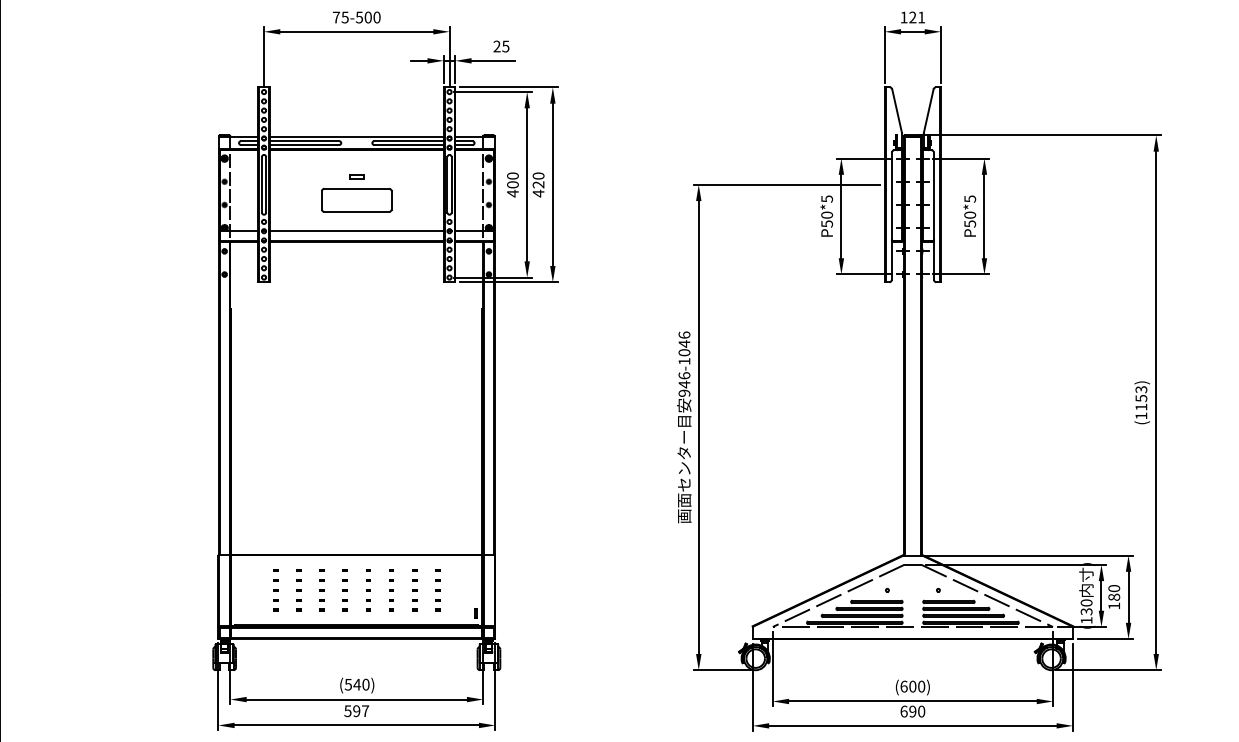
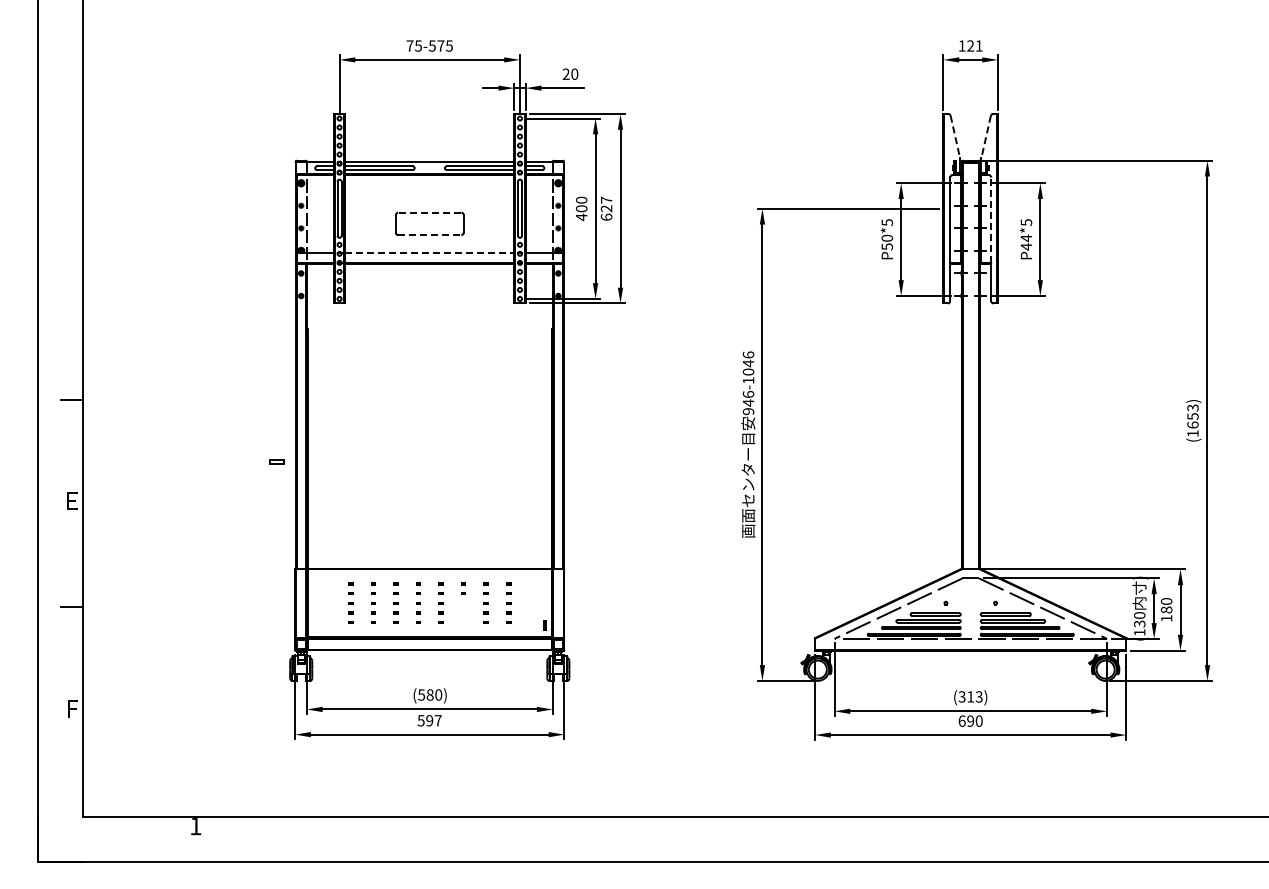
text: (371, 17) -> (444, 45), 75-500 -> 75-575
text: (505, 45) -> (574, 73), 25 -> 20
line: (897, 111) -> (955, 137), solid -> dashed
line: (929, 111) -> (986, 137), solid -> dashed
part: (356, 176) -> (276, 461), moved
text: (538, 184) -> (606, 208), 420 -> 627
line: (356, 188) -> (429, 212), solid -> dashed
line: (934, 196) -> (991, 220), solid -> dashed
line: (356, 212) -> (429, 235), solid -> dashed
text: (970, 219) -> (1026, 242), P50*5 -> P44*5
line: (356, 230) -> (429, 253), solid -> dashed
text: (1140, 406) -> (1192, 424), (1153) -> (1653)
part: (391, 599) -> (463, 612), removed
text: (356, 684) -> (429, 694), (540) -> (580)
text: (912, 686) -> (970, 696), (600) -> (313)

